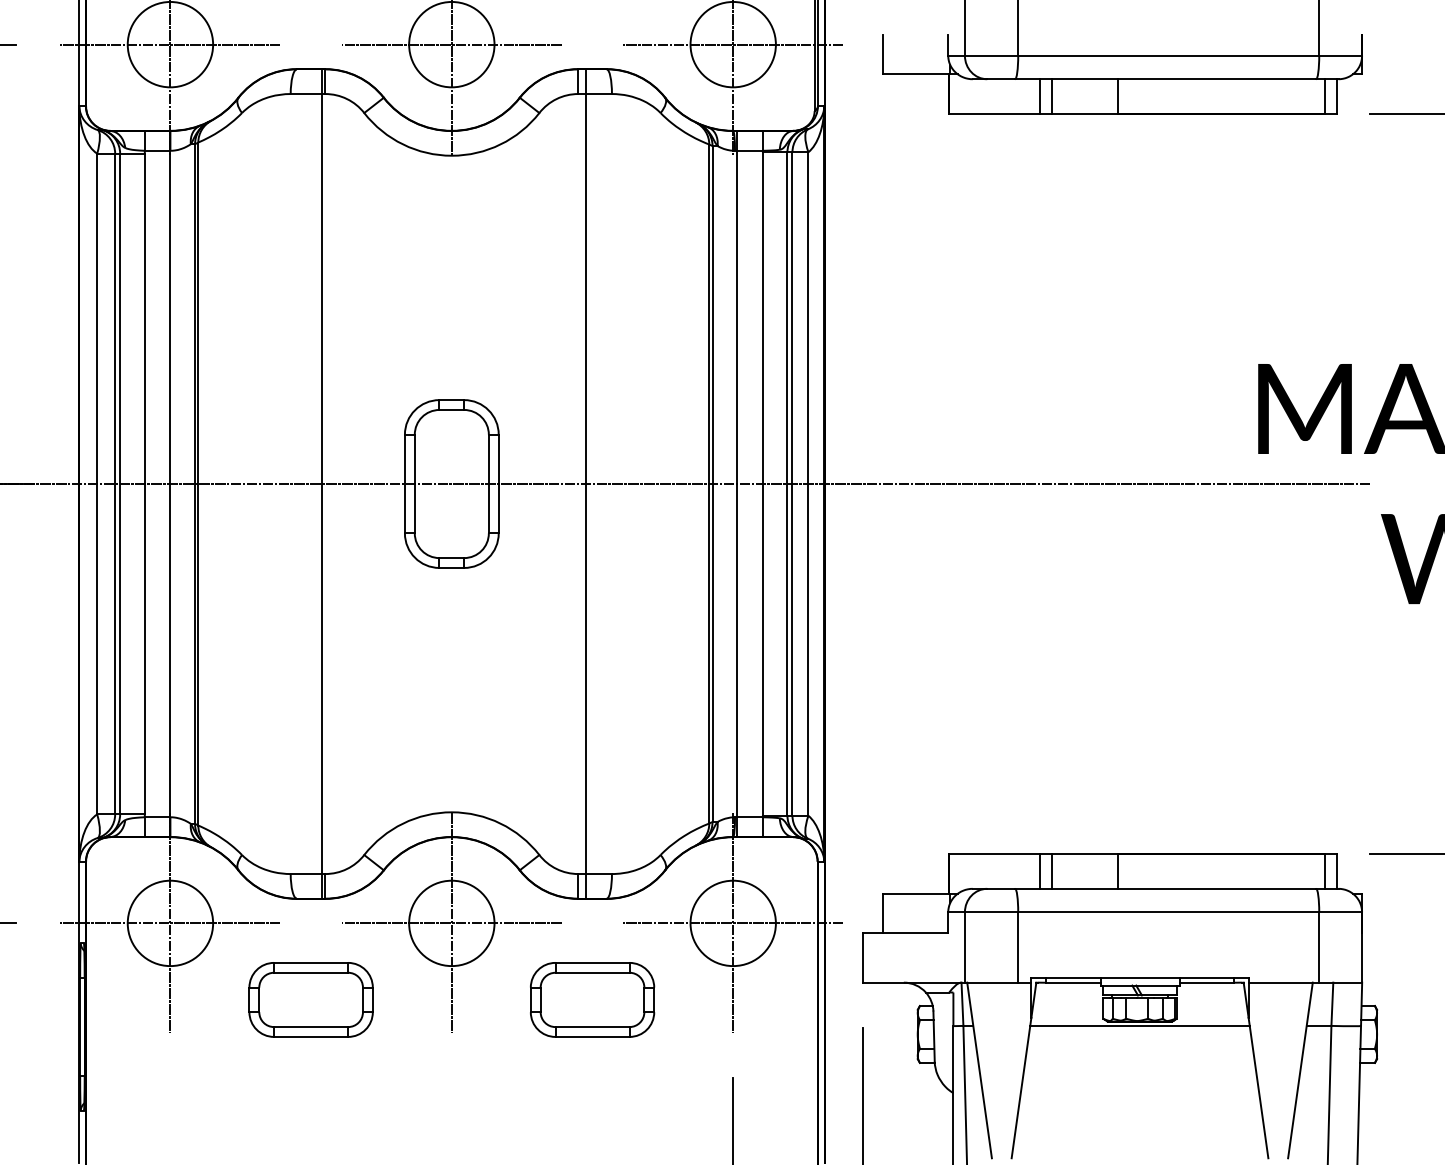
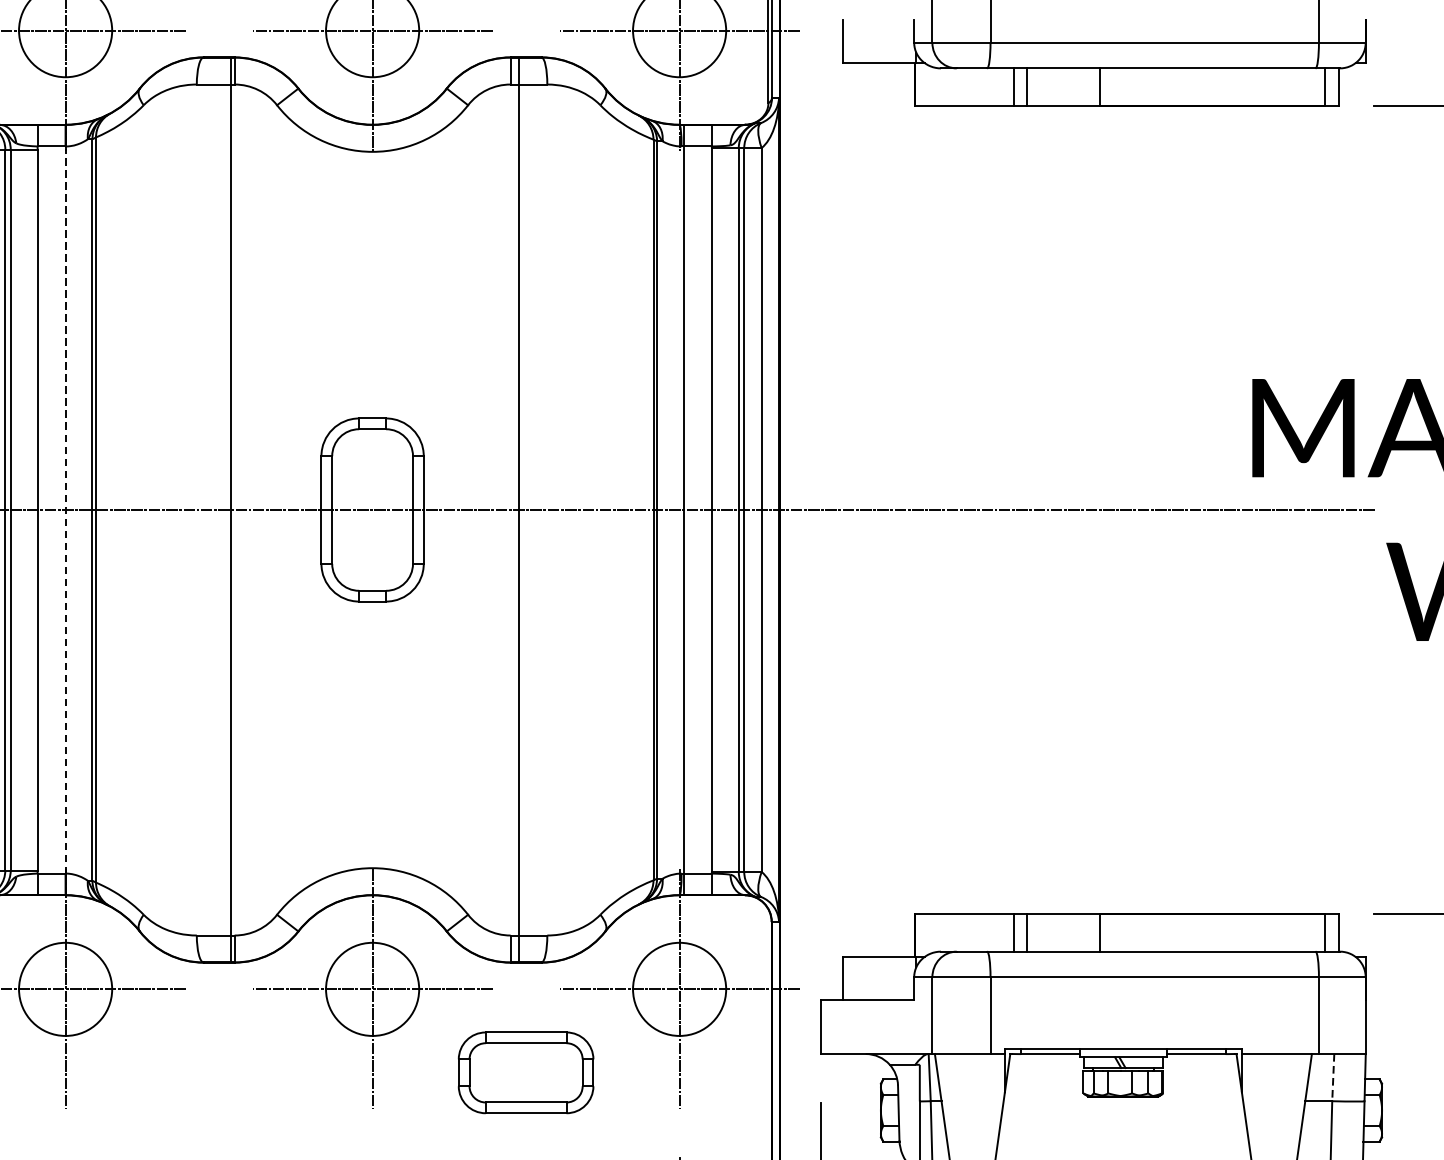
line: (170, 484) -> (65, 510), solid -> dashed
part: (310, 999) -> (218, 1072), removed
line: (1332, 1004) -> (1333, 1077), solid -> dashed
line: (1139, 1025) -> (1122, 1100), removed

